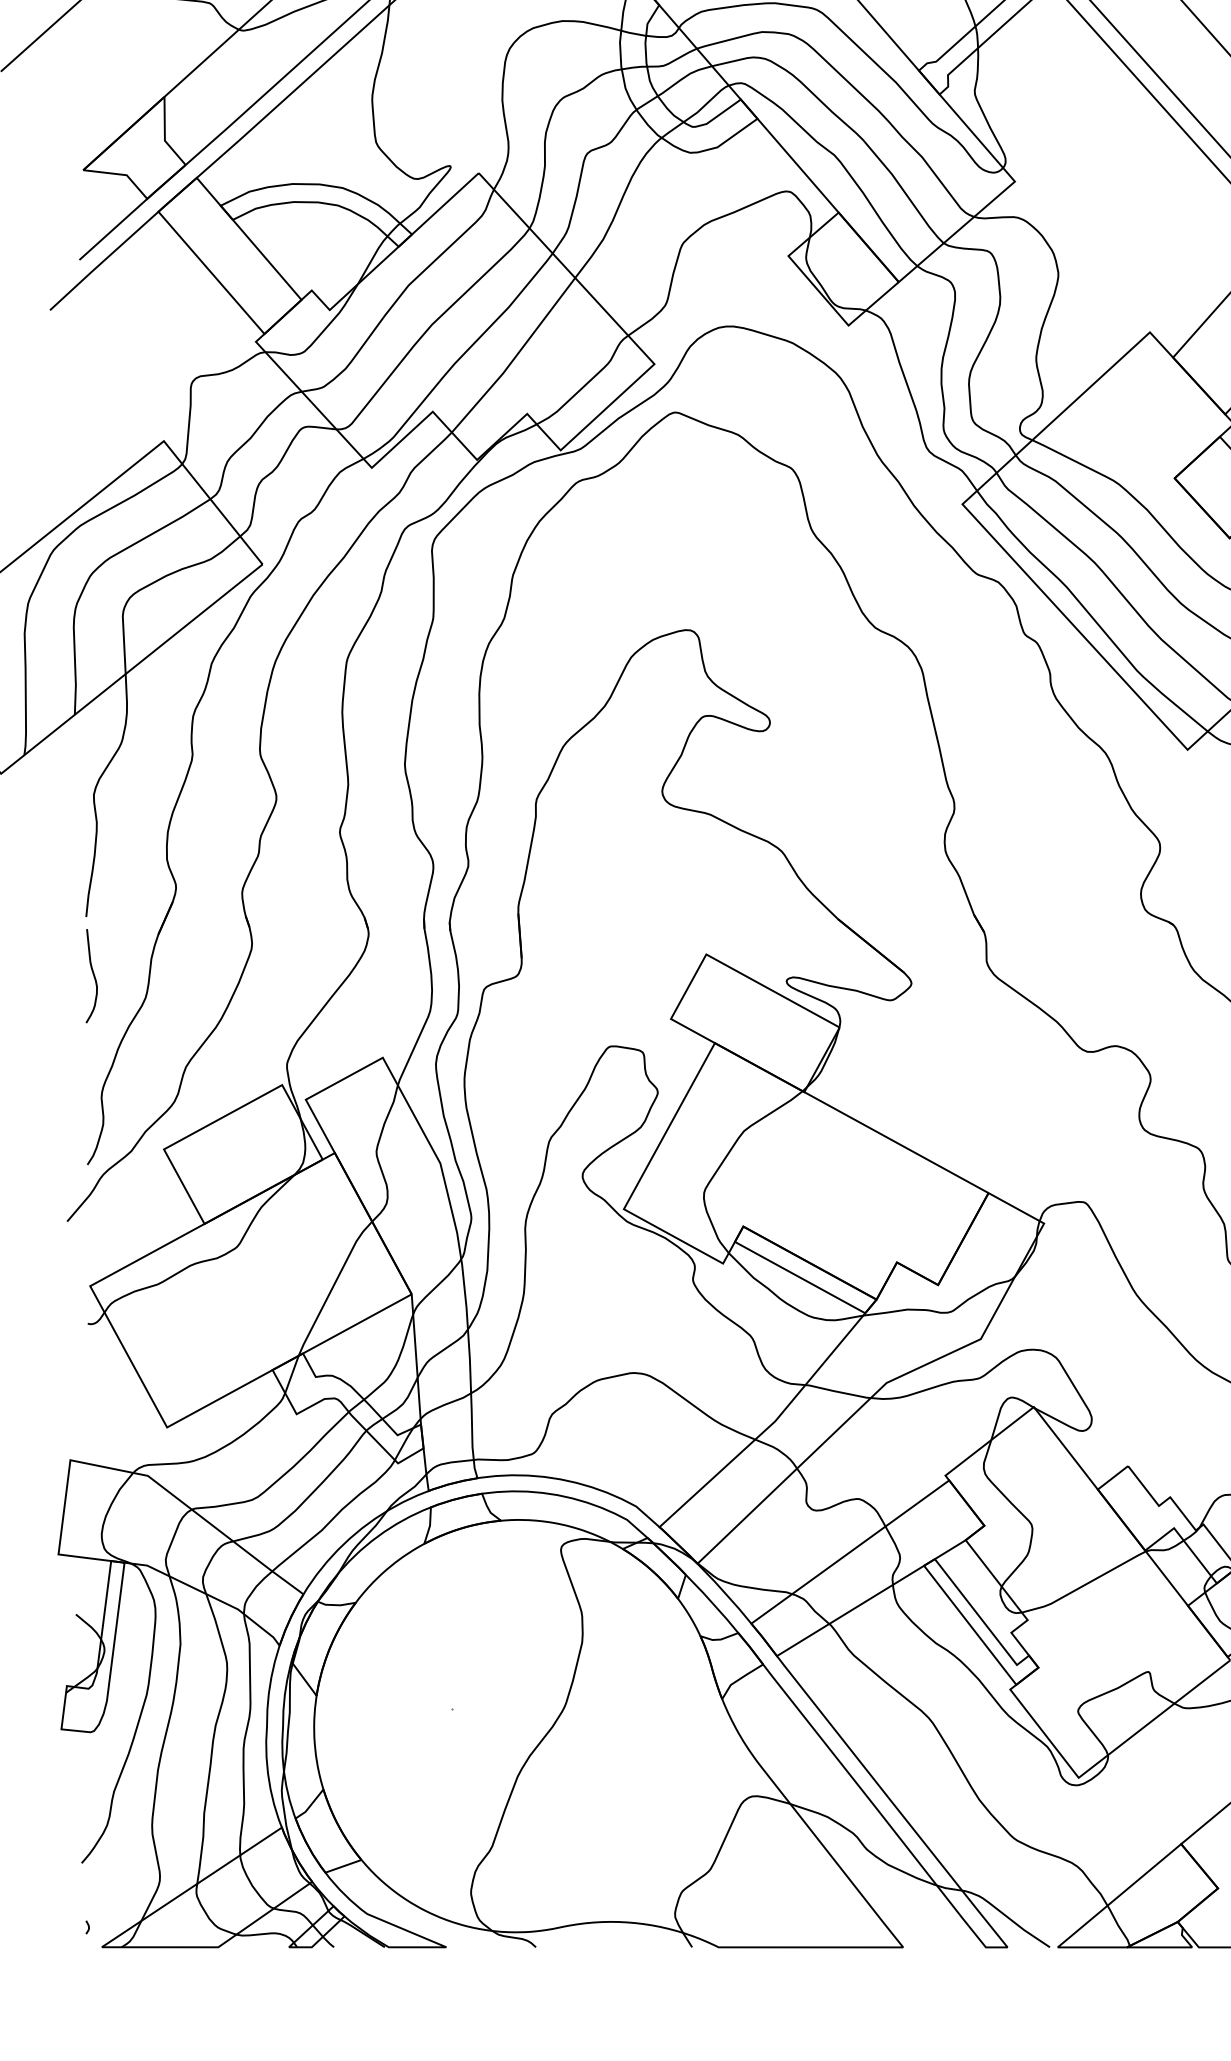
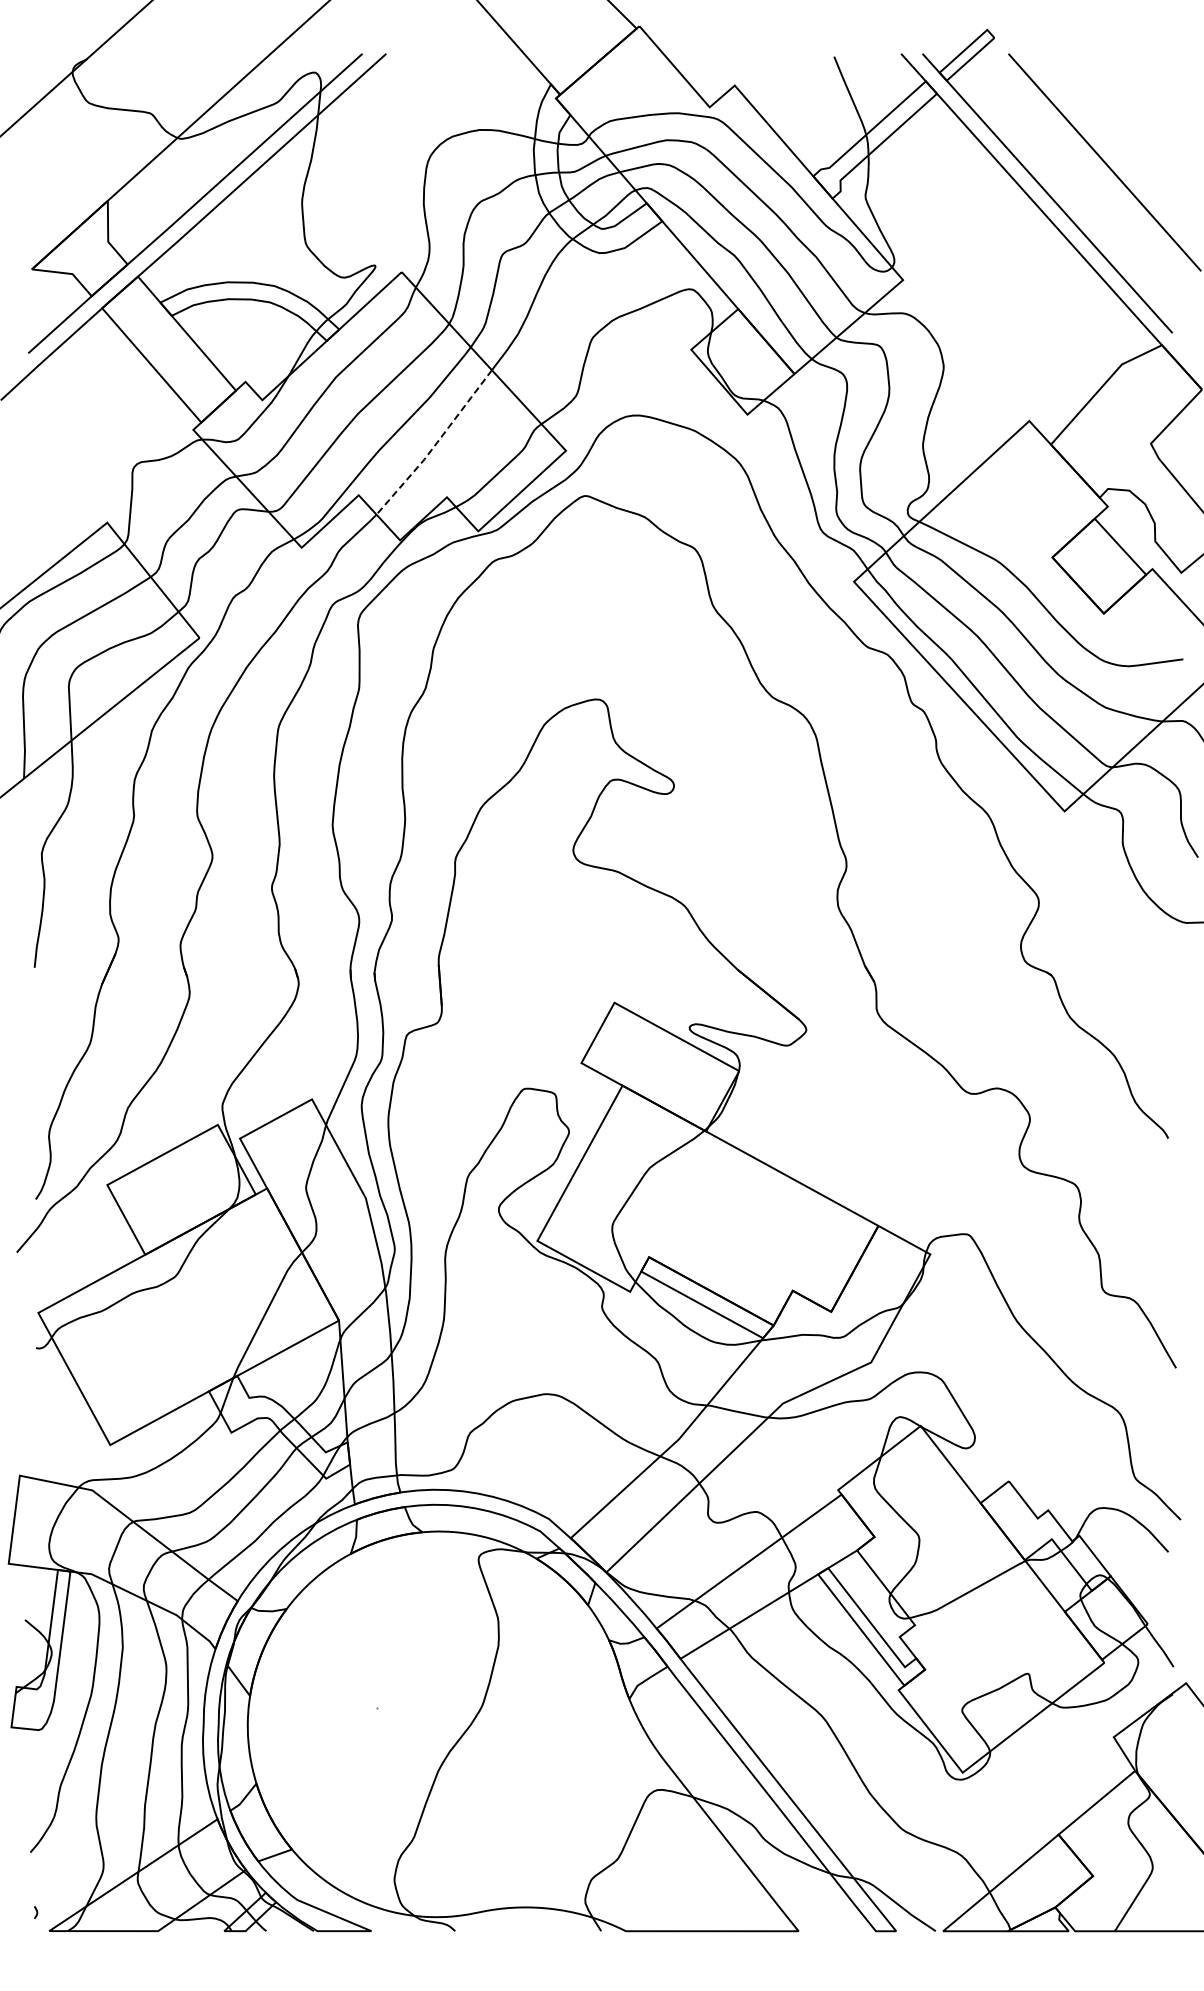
line: (514, 358) -> (435, 445), solid -> dashed
curve: (93, 976) -> (41, 1023), removed

